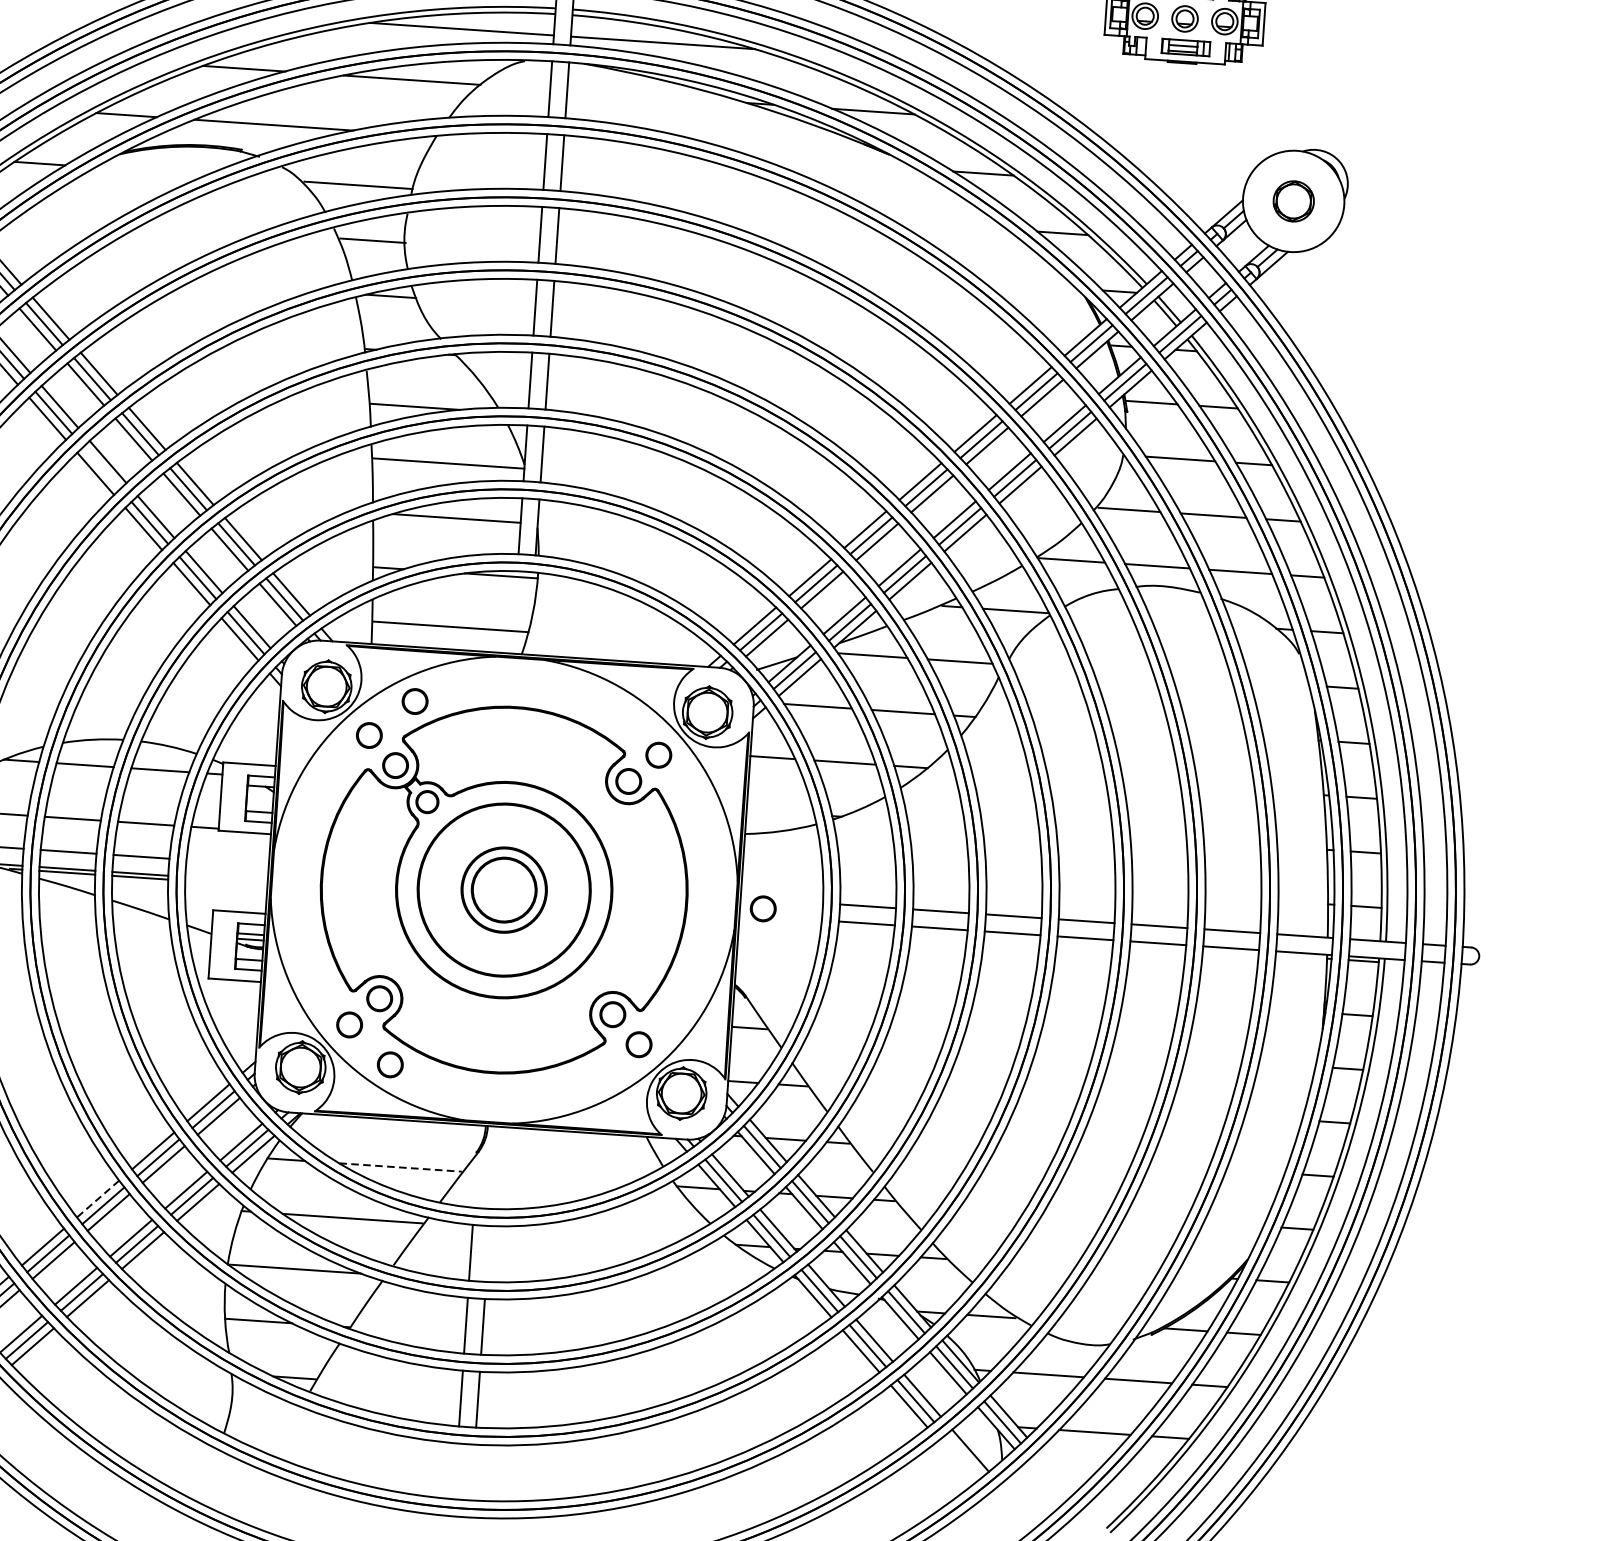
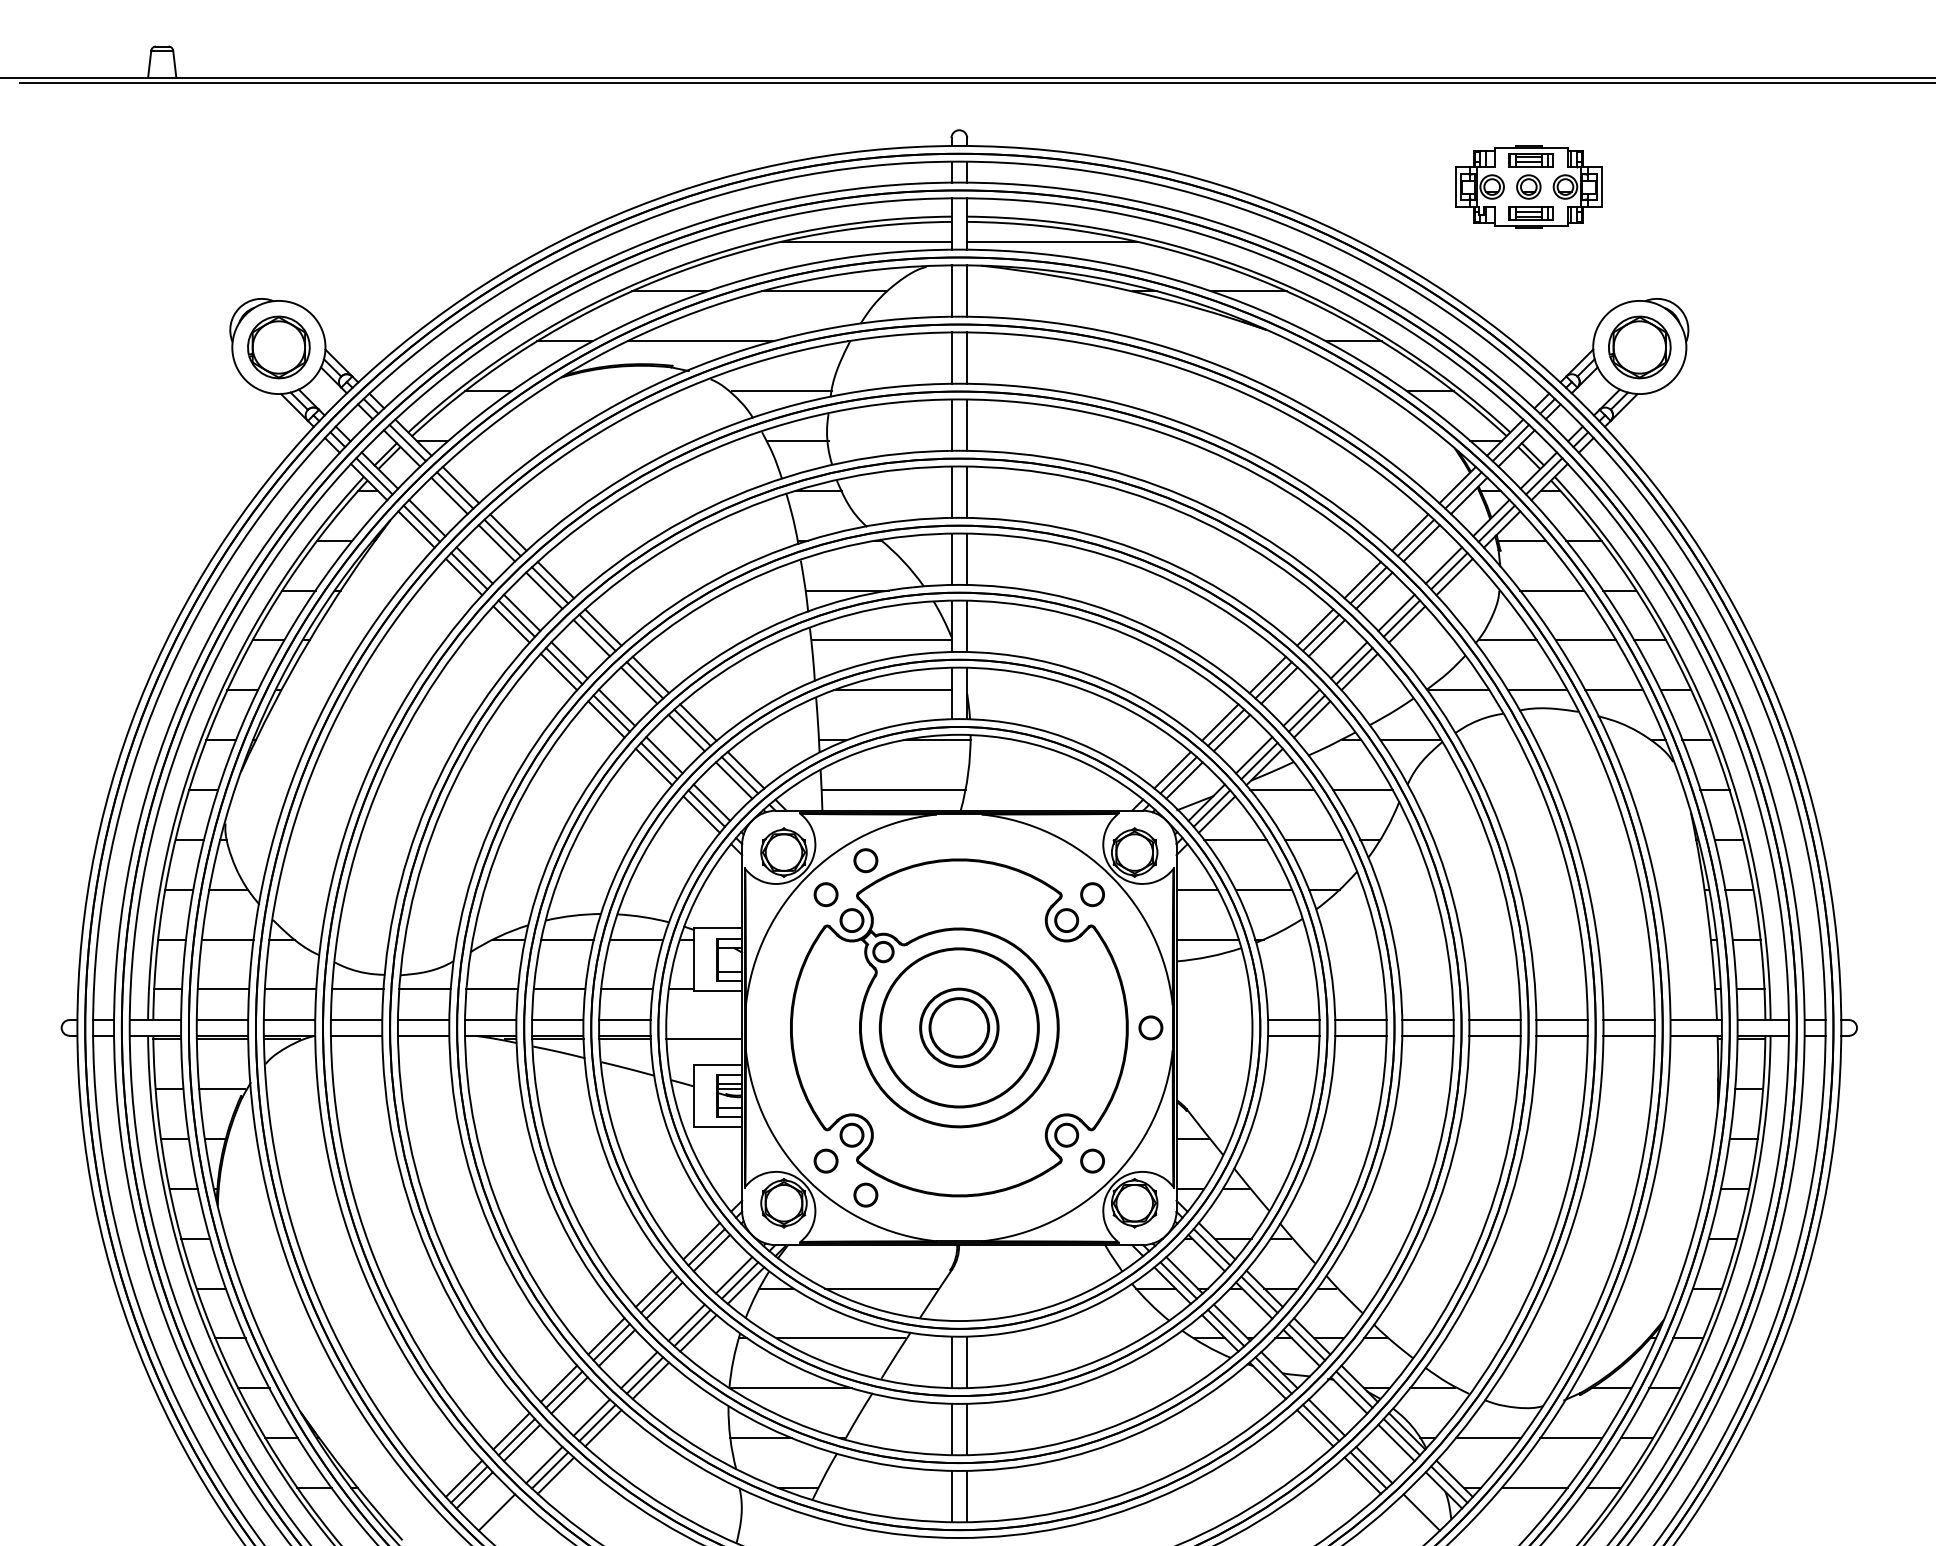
part: (1293, 201) -> (1639, 347), size x1.67
line: (102, 467) -> (564, 665), added
line: (780, 812) -> (1207, 939), added
line: (226, 883) -> (704, 1039), added
circle: (762, 908) -> (1150, 1027), moved
line: (401, 1167) -> (882, 1288), dashed -> solid
line: (98, 1199) -> (606, 1336), dashed -> solid
line: (488, 1254) -> (967, 1362), added

